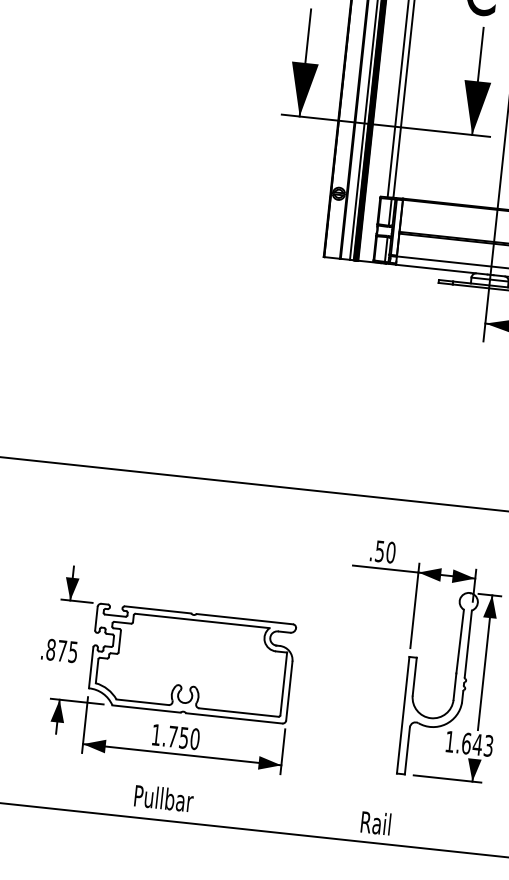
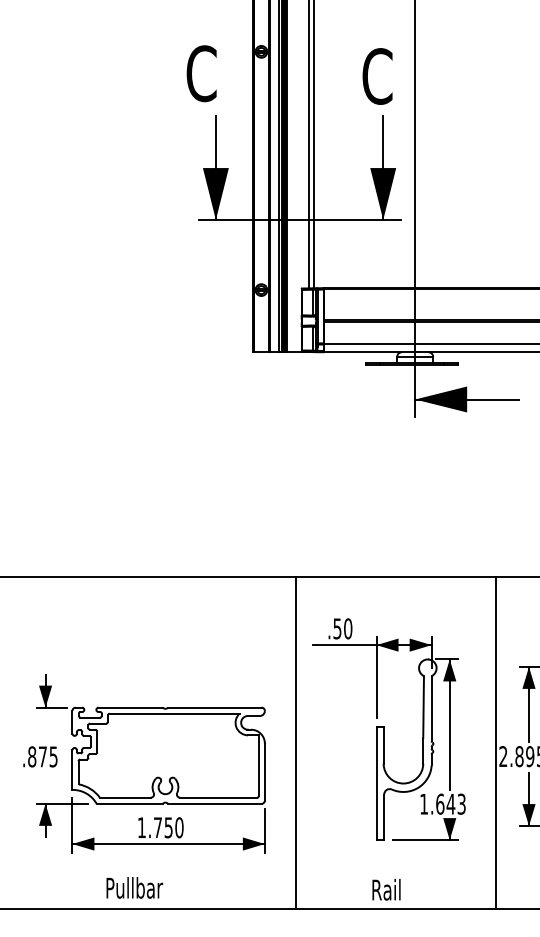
line: (325, 664) -> (296, 742), added
text: (163, 798) -> (134, 887), moved
text: (376, 822) -> (386, 889), moved

